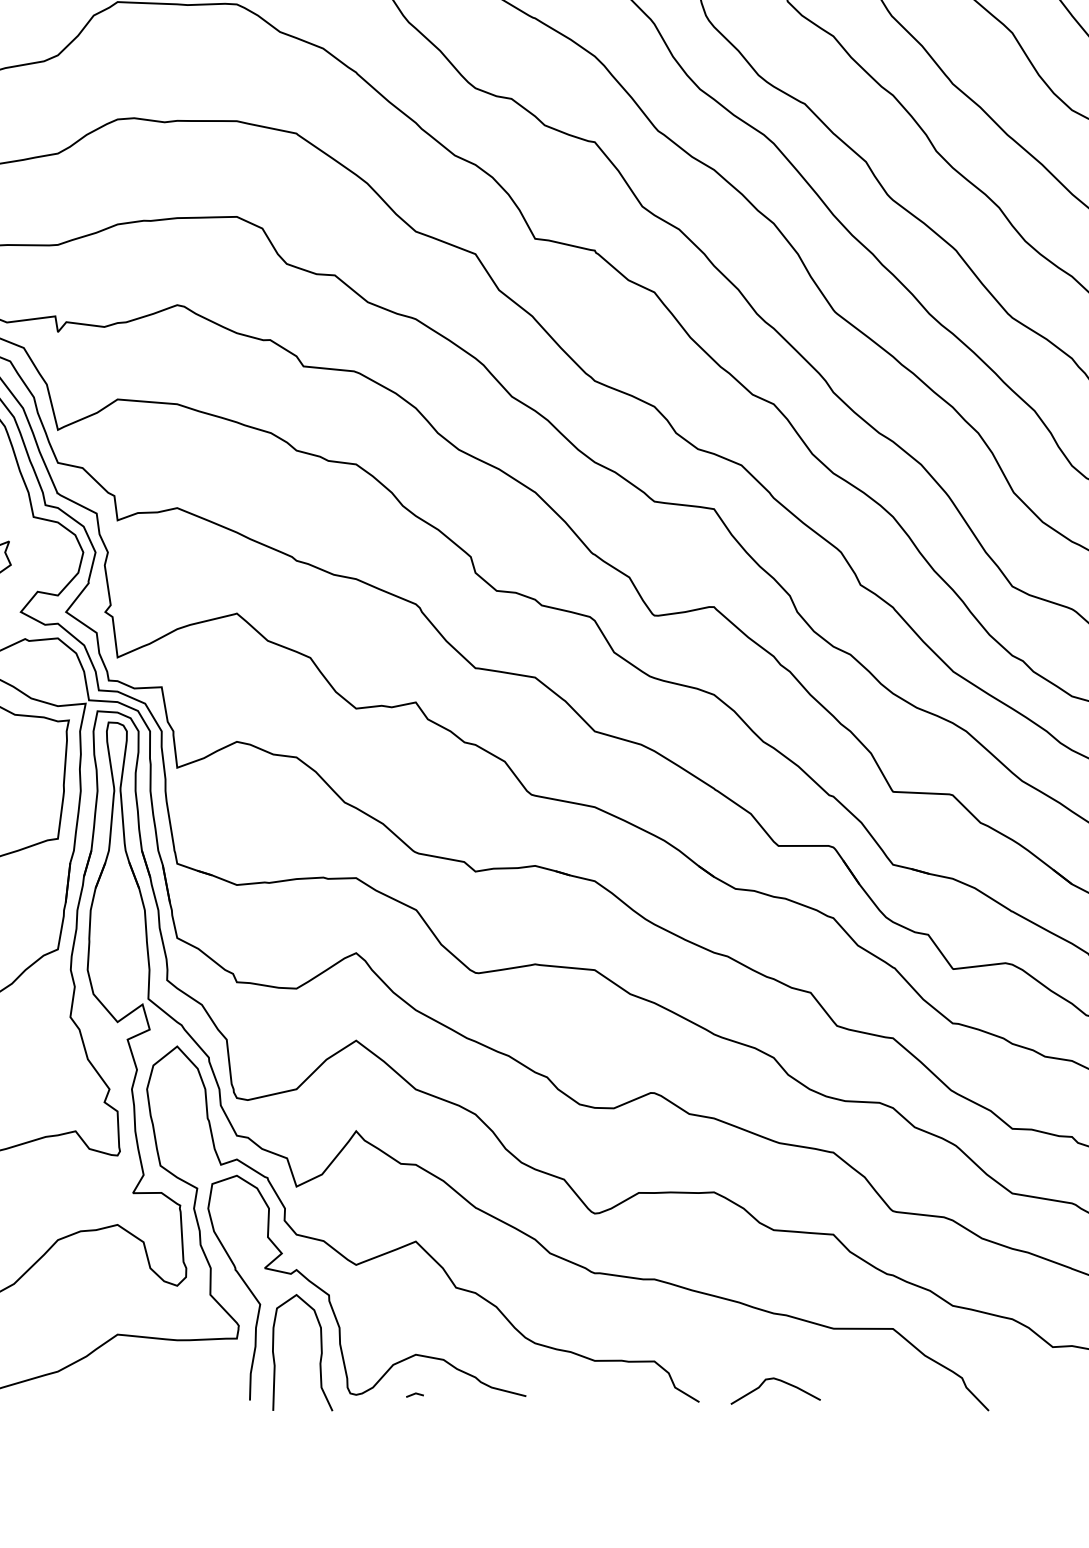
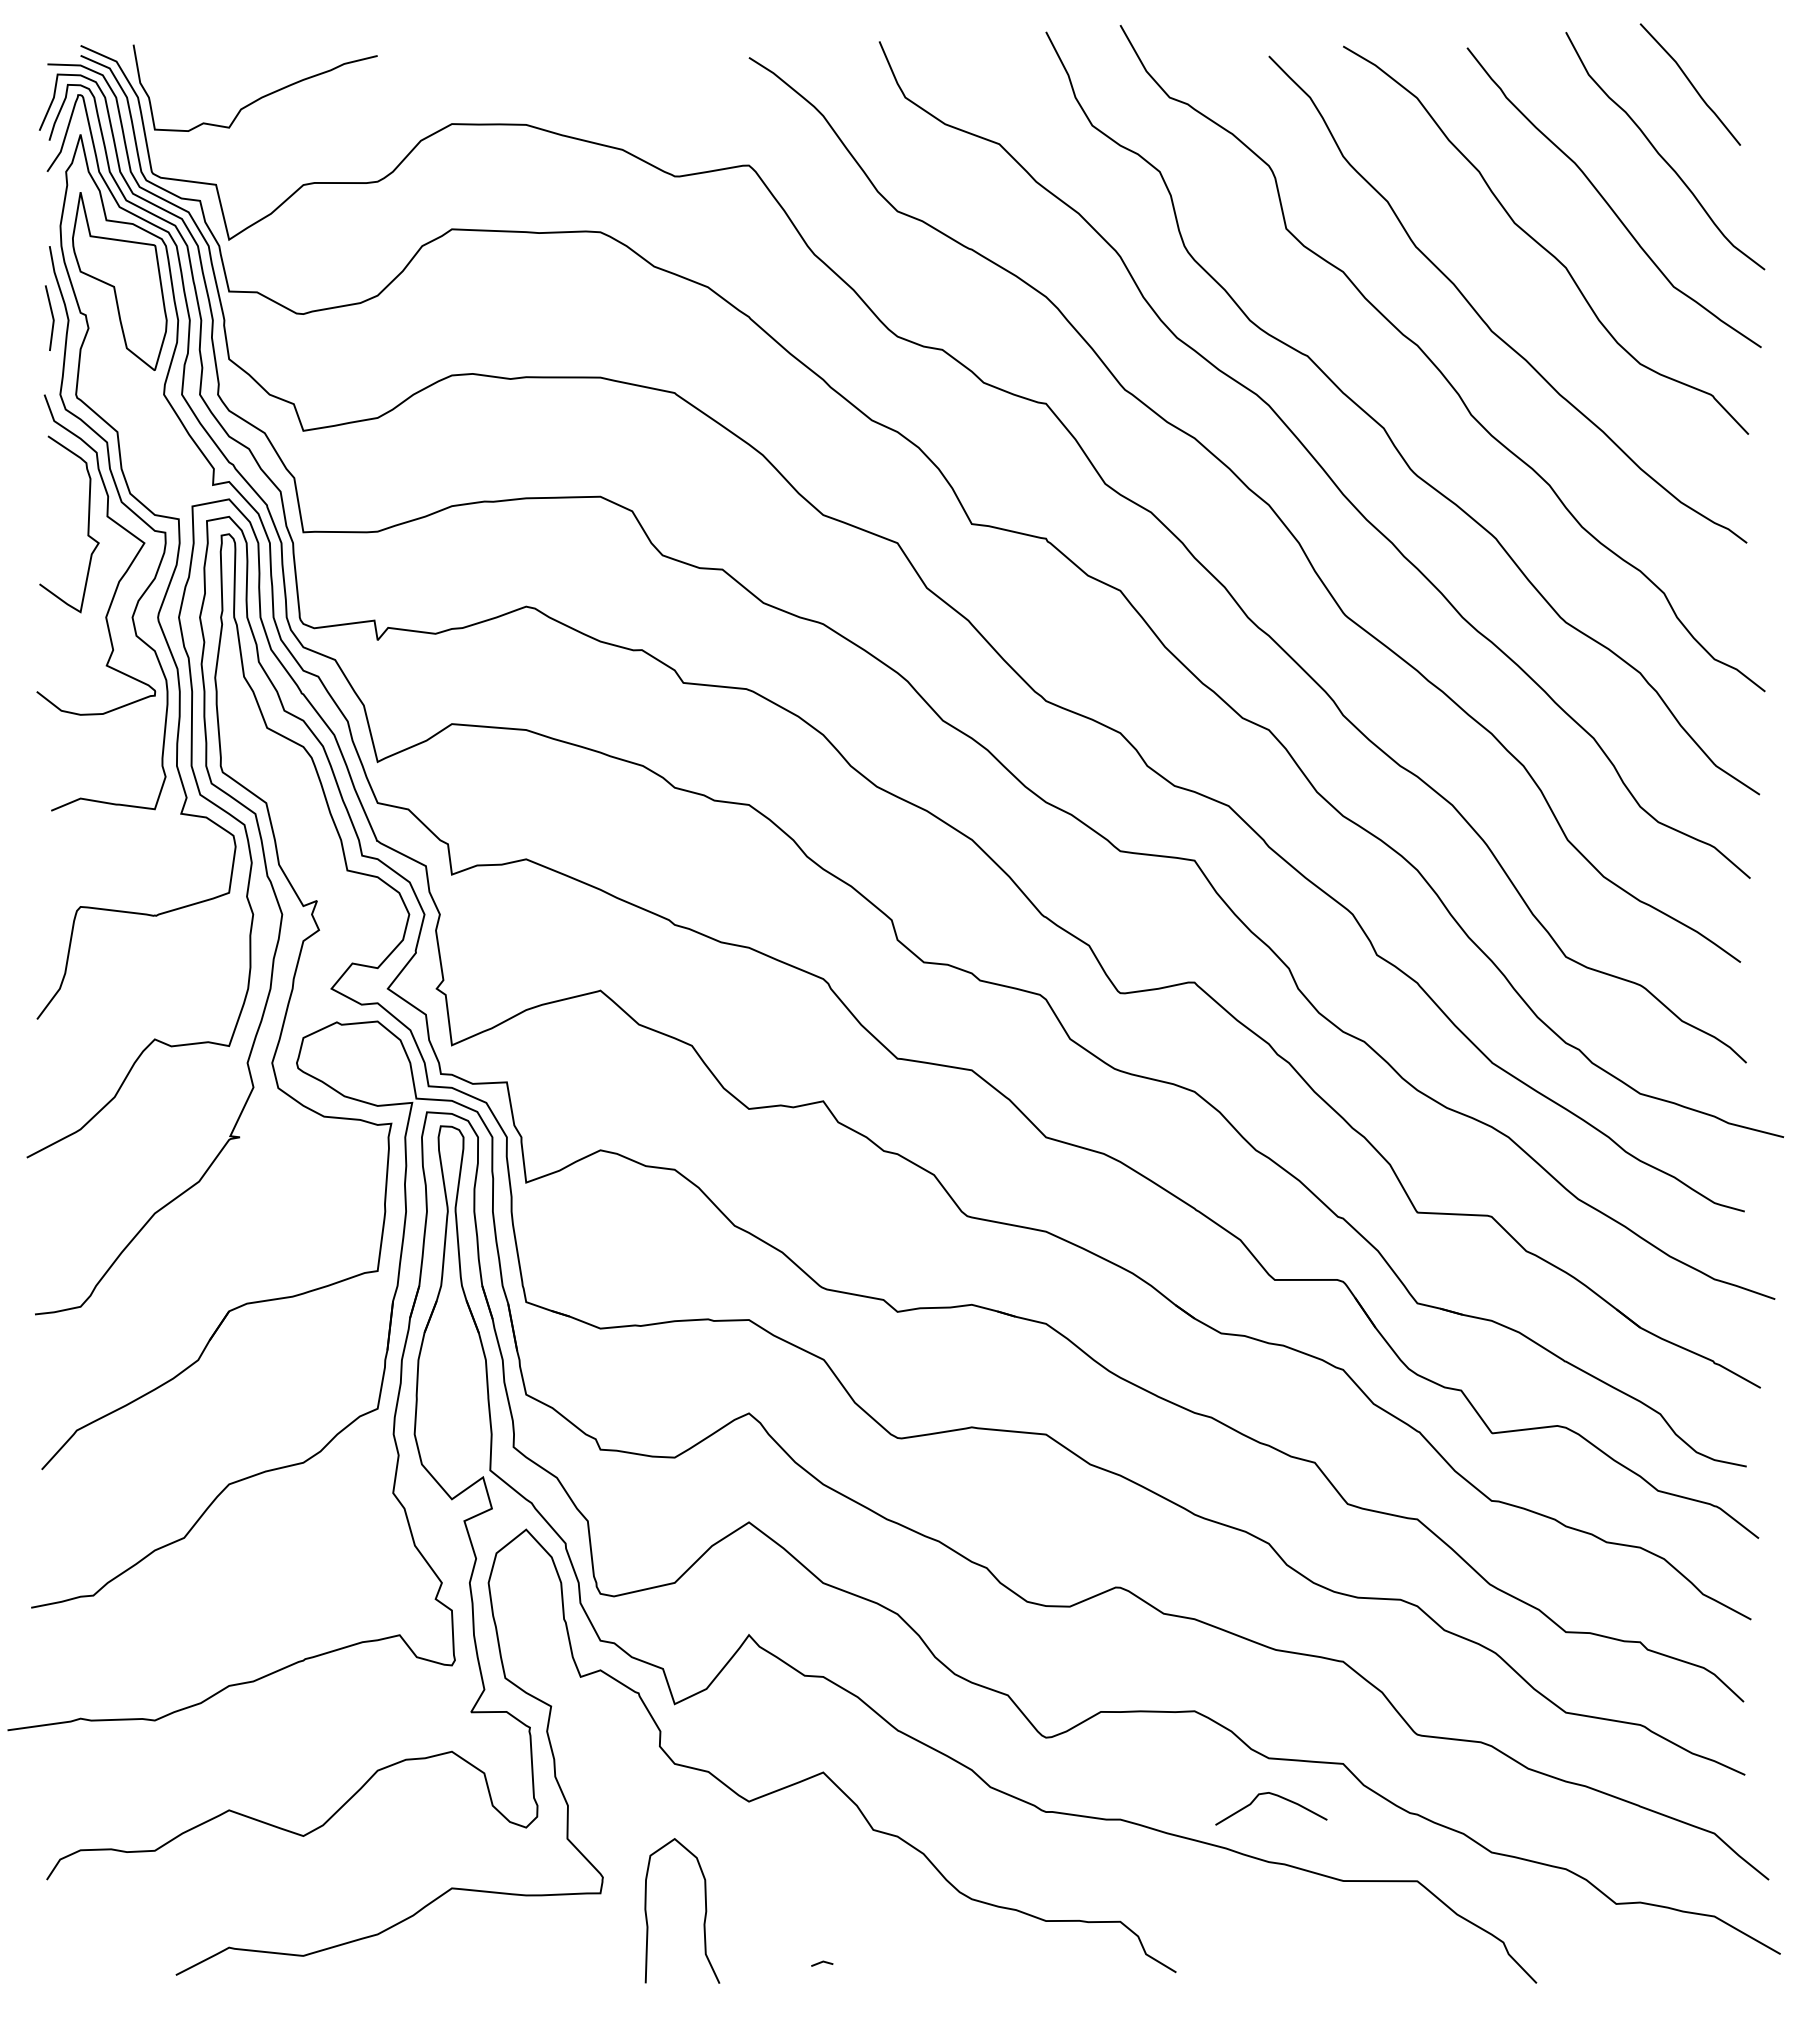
curve: (330, 1295) -> (716, 1839), removed
curve: (779, 1381) -> (1276, 1796), moved

